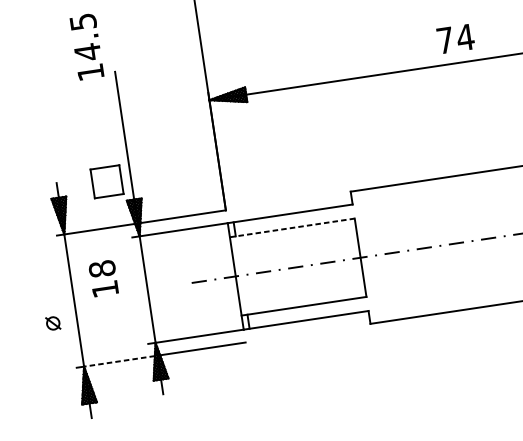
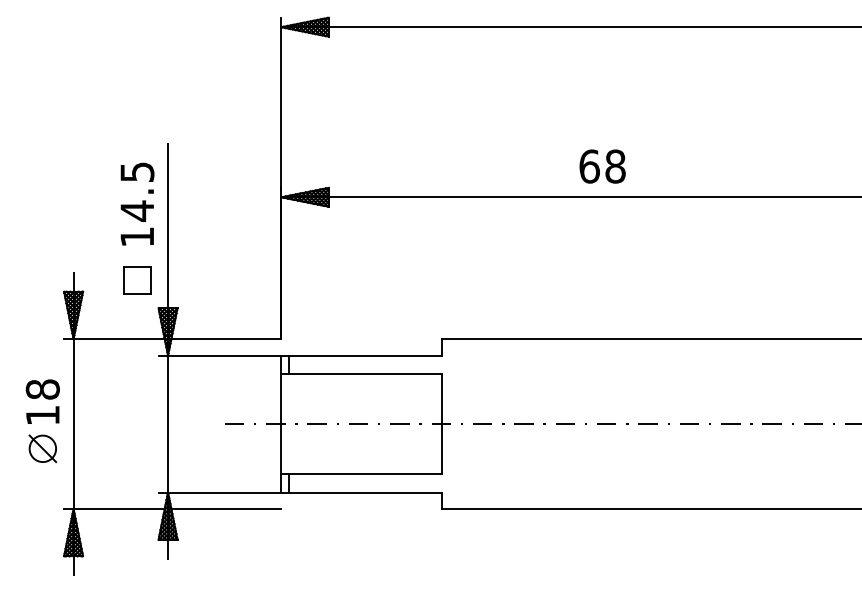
text: (455, 38) -> (602, 166), 74 -> 68
text: (87, 46) -> (137, 203), moved
part: (107, 181) -> (137, 280), size x0.71
line: (292, 227) -> (362, 373), dashed -> solid
text: (103, 278) -> (42, 401), moved
part: (52, 323) -> (42, 448), size x1.67
line: (119, 361) -> (119, 509), dashed -> solid

